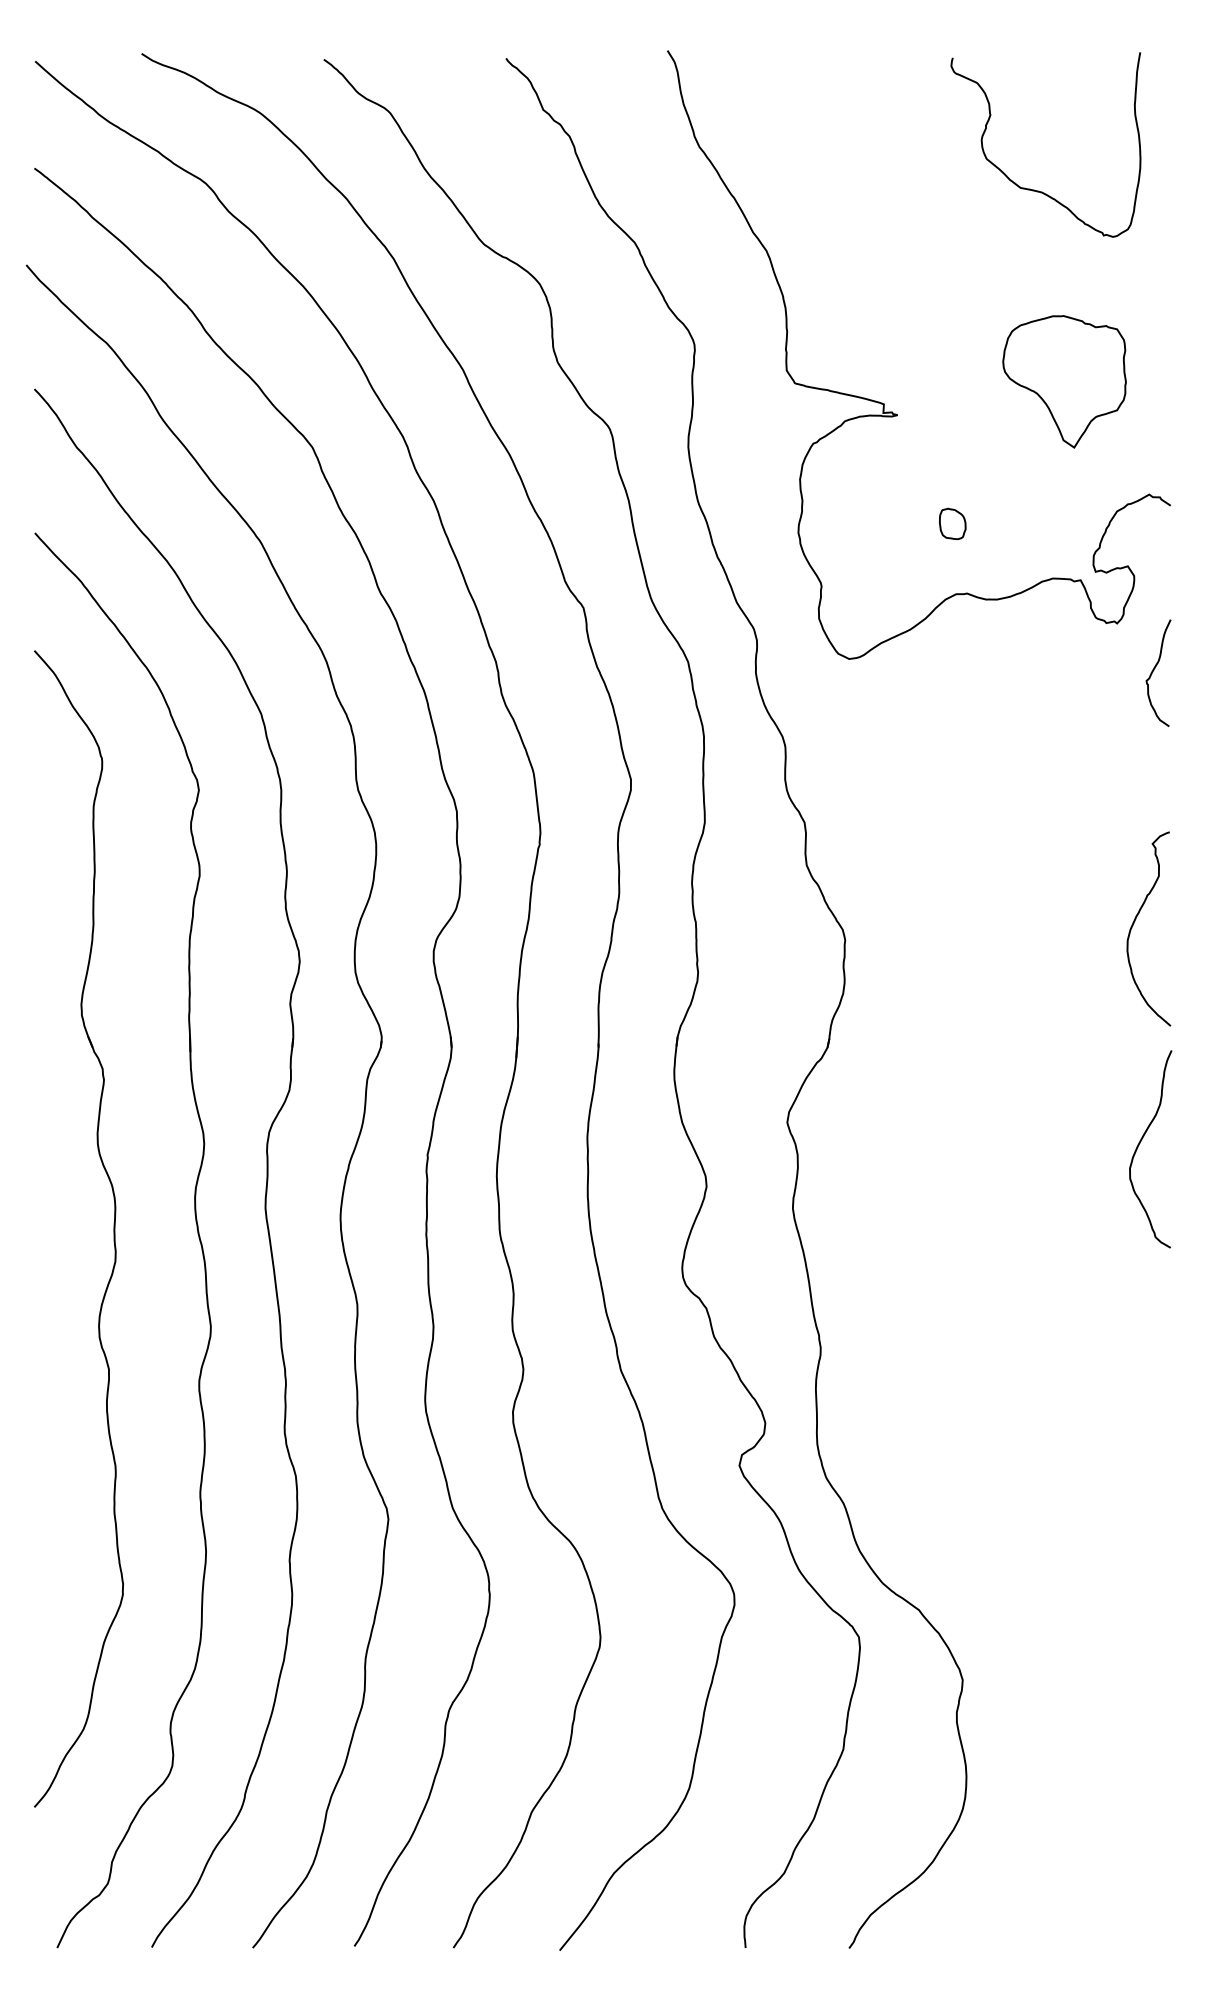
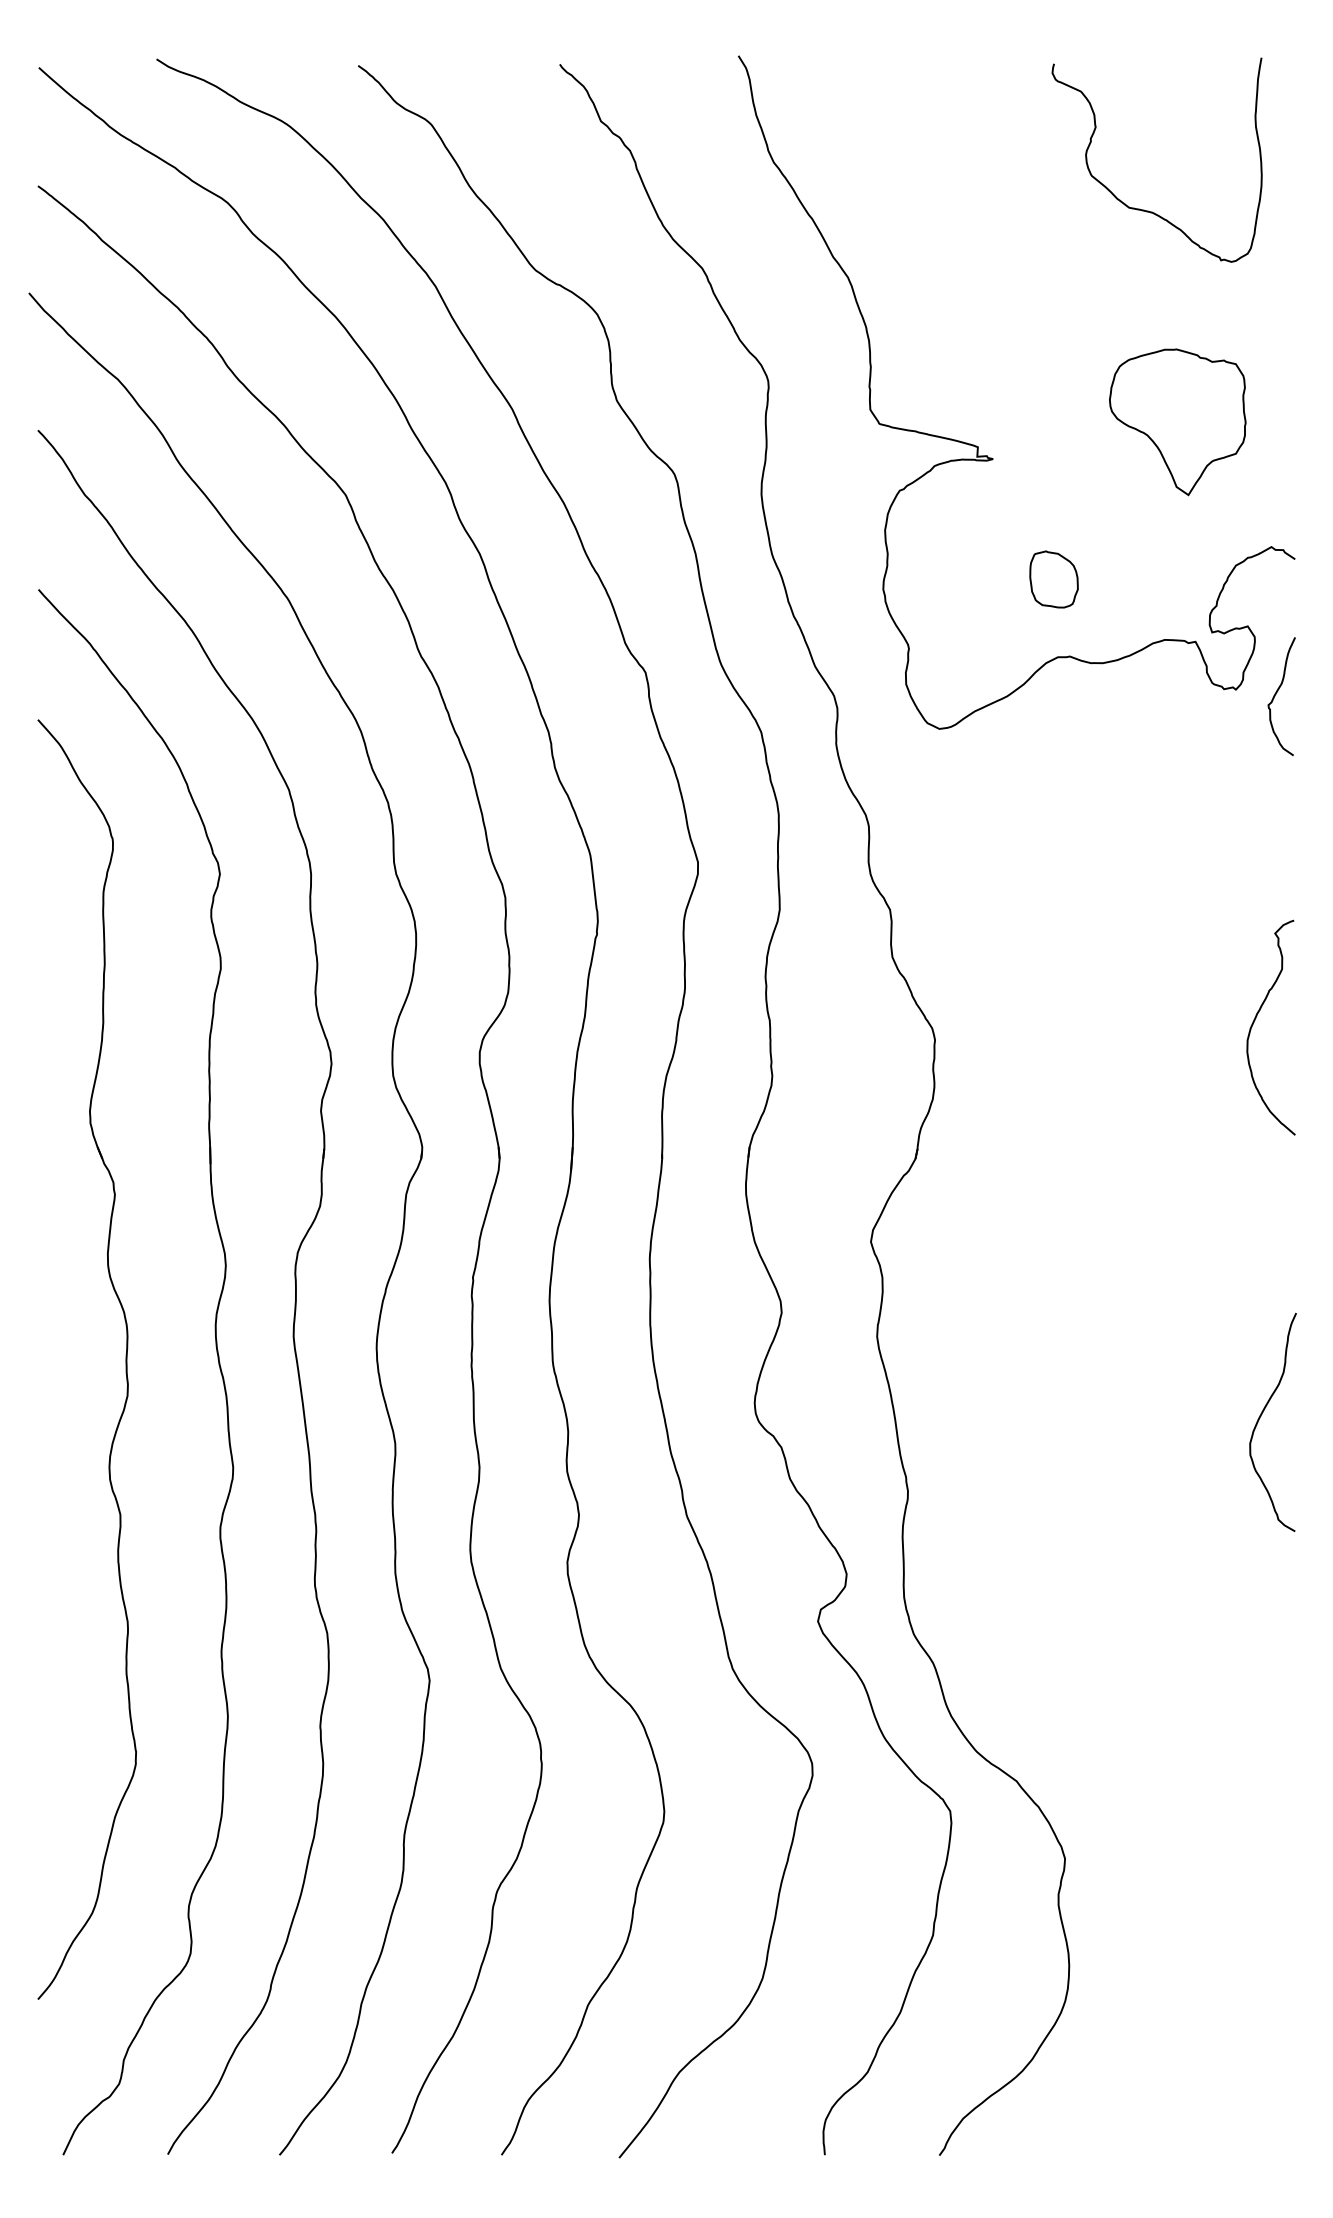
part: (952, 523) -> (1053, 579), size x1.67
curve: (1153, 671) -> (1276, 694), moved
curve: (1140, 1143) -> (1261, 1416), moved

